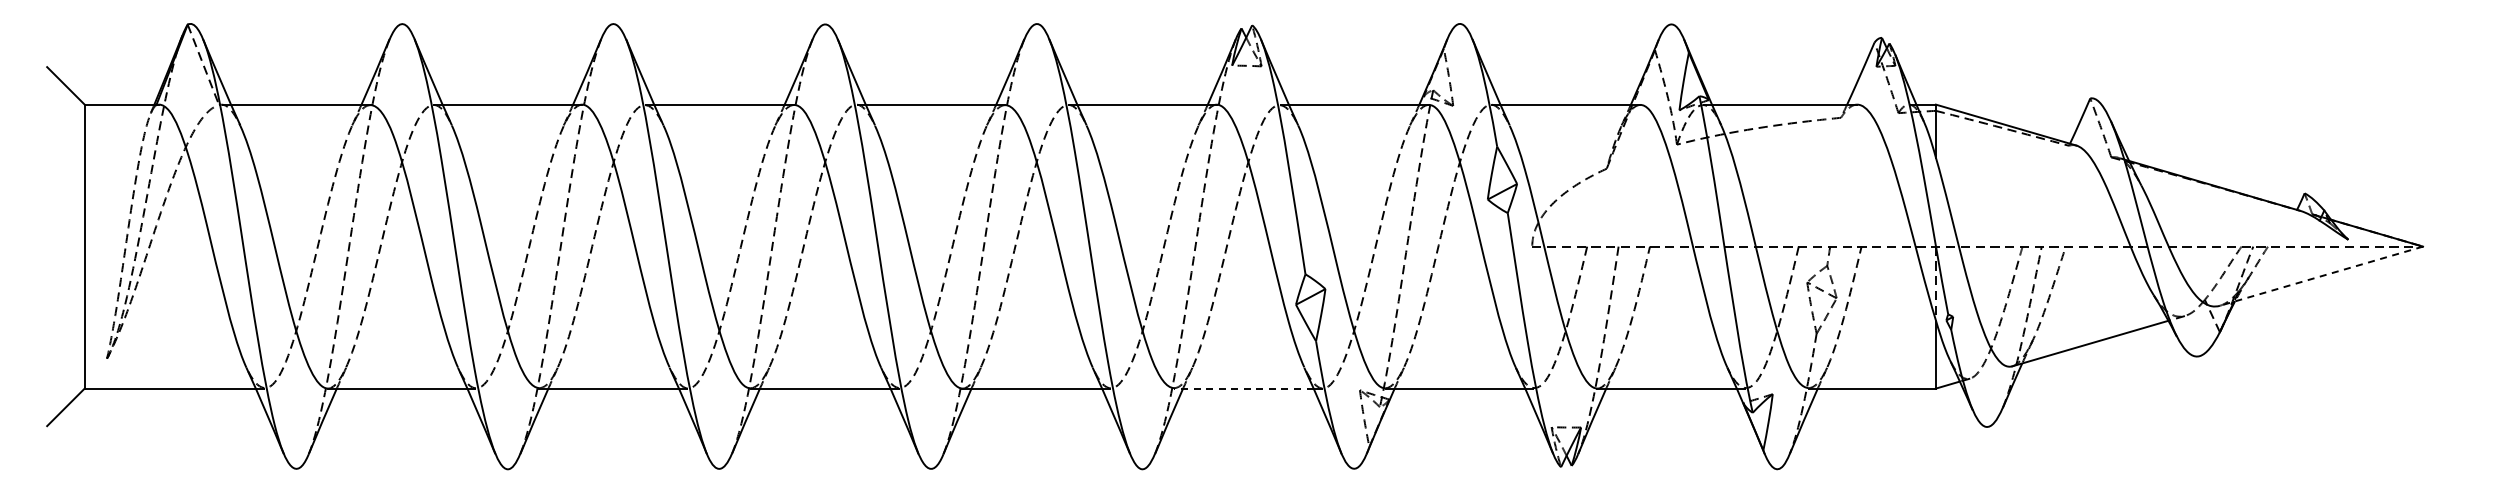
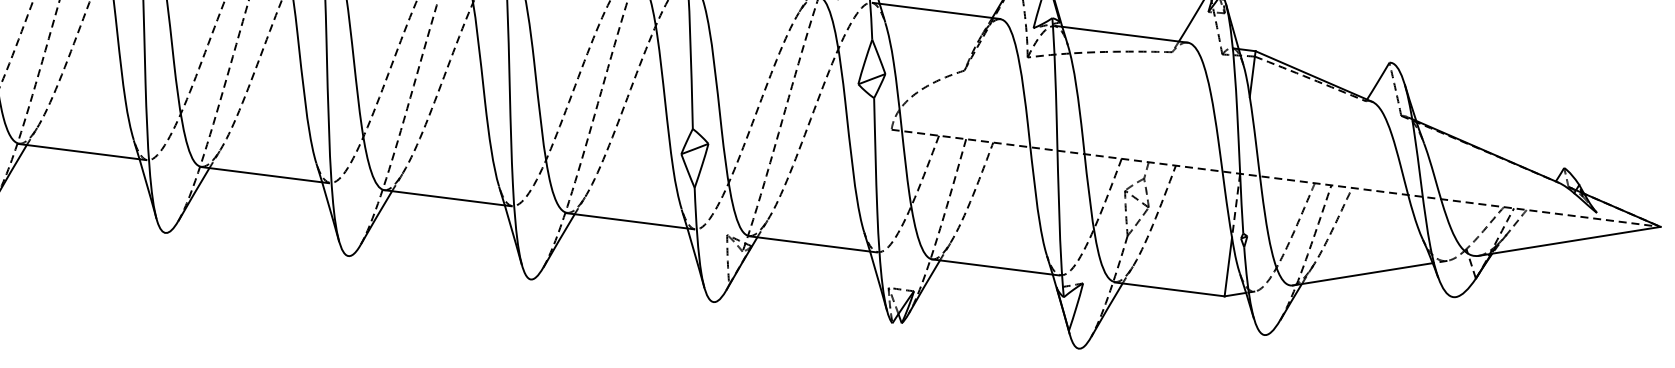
line: (2321, 276) -> (1569, 241), dashed -> solid
line: (1243, 388) -> (626, 220), dashed -> solid

